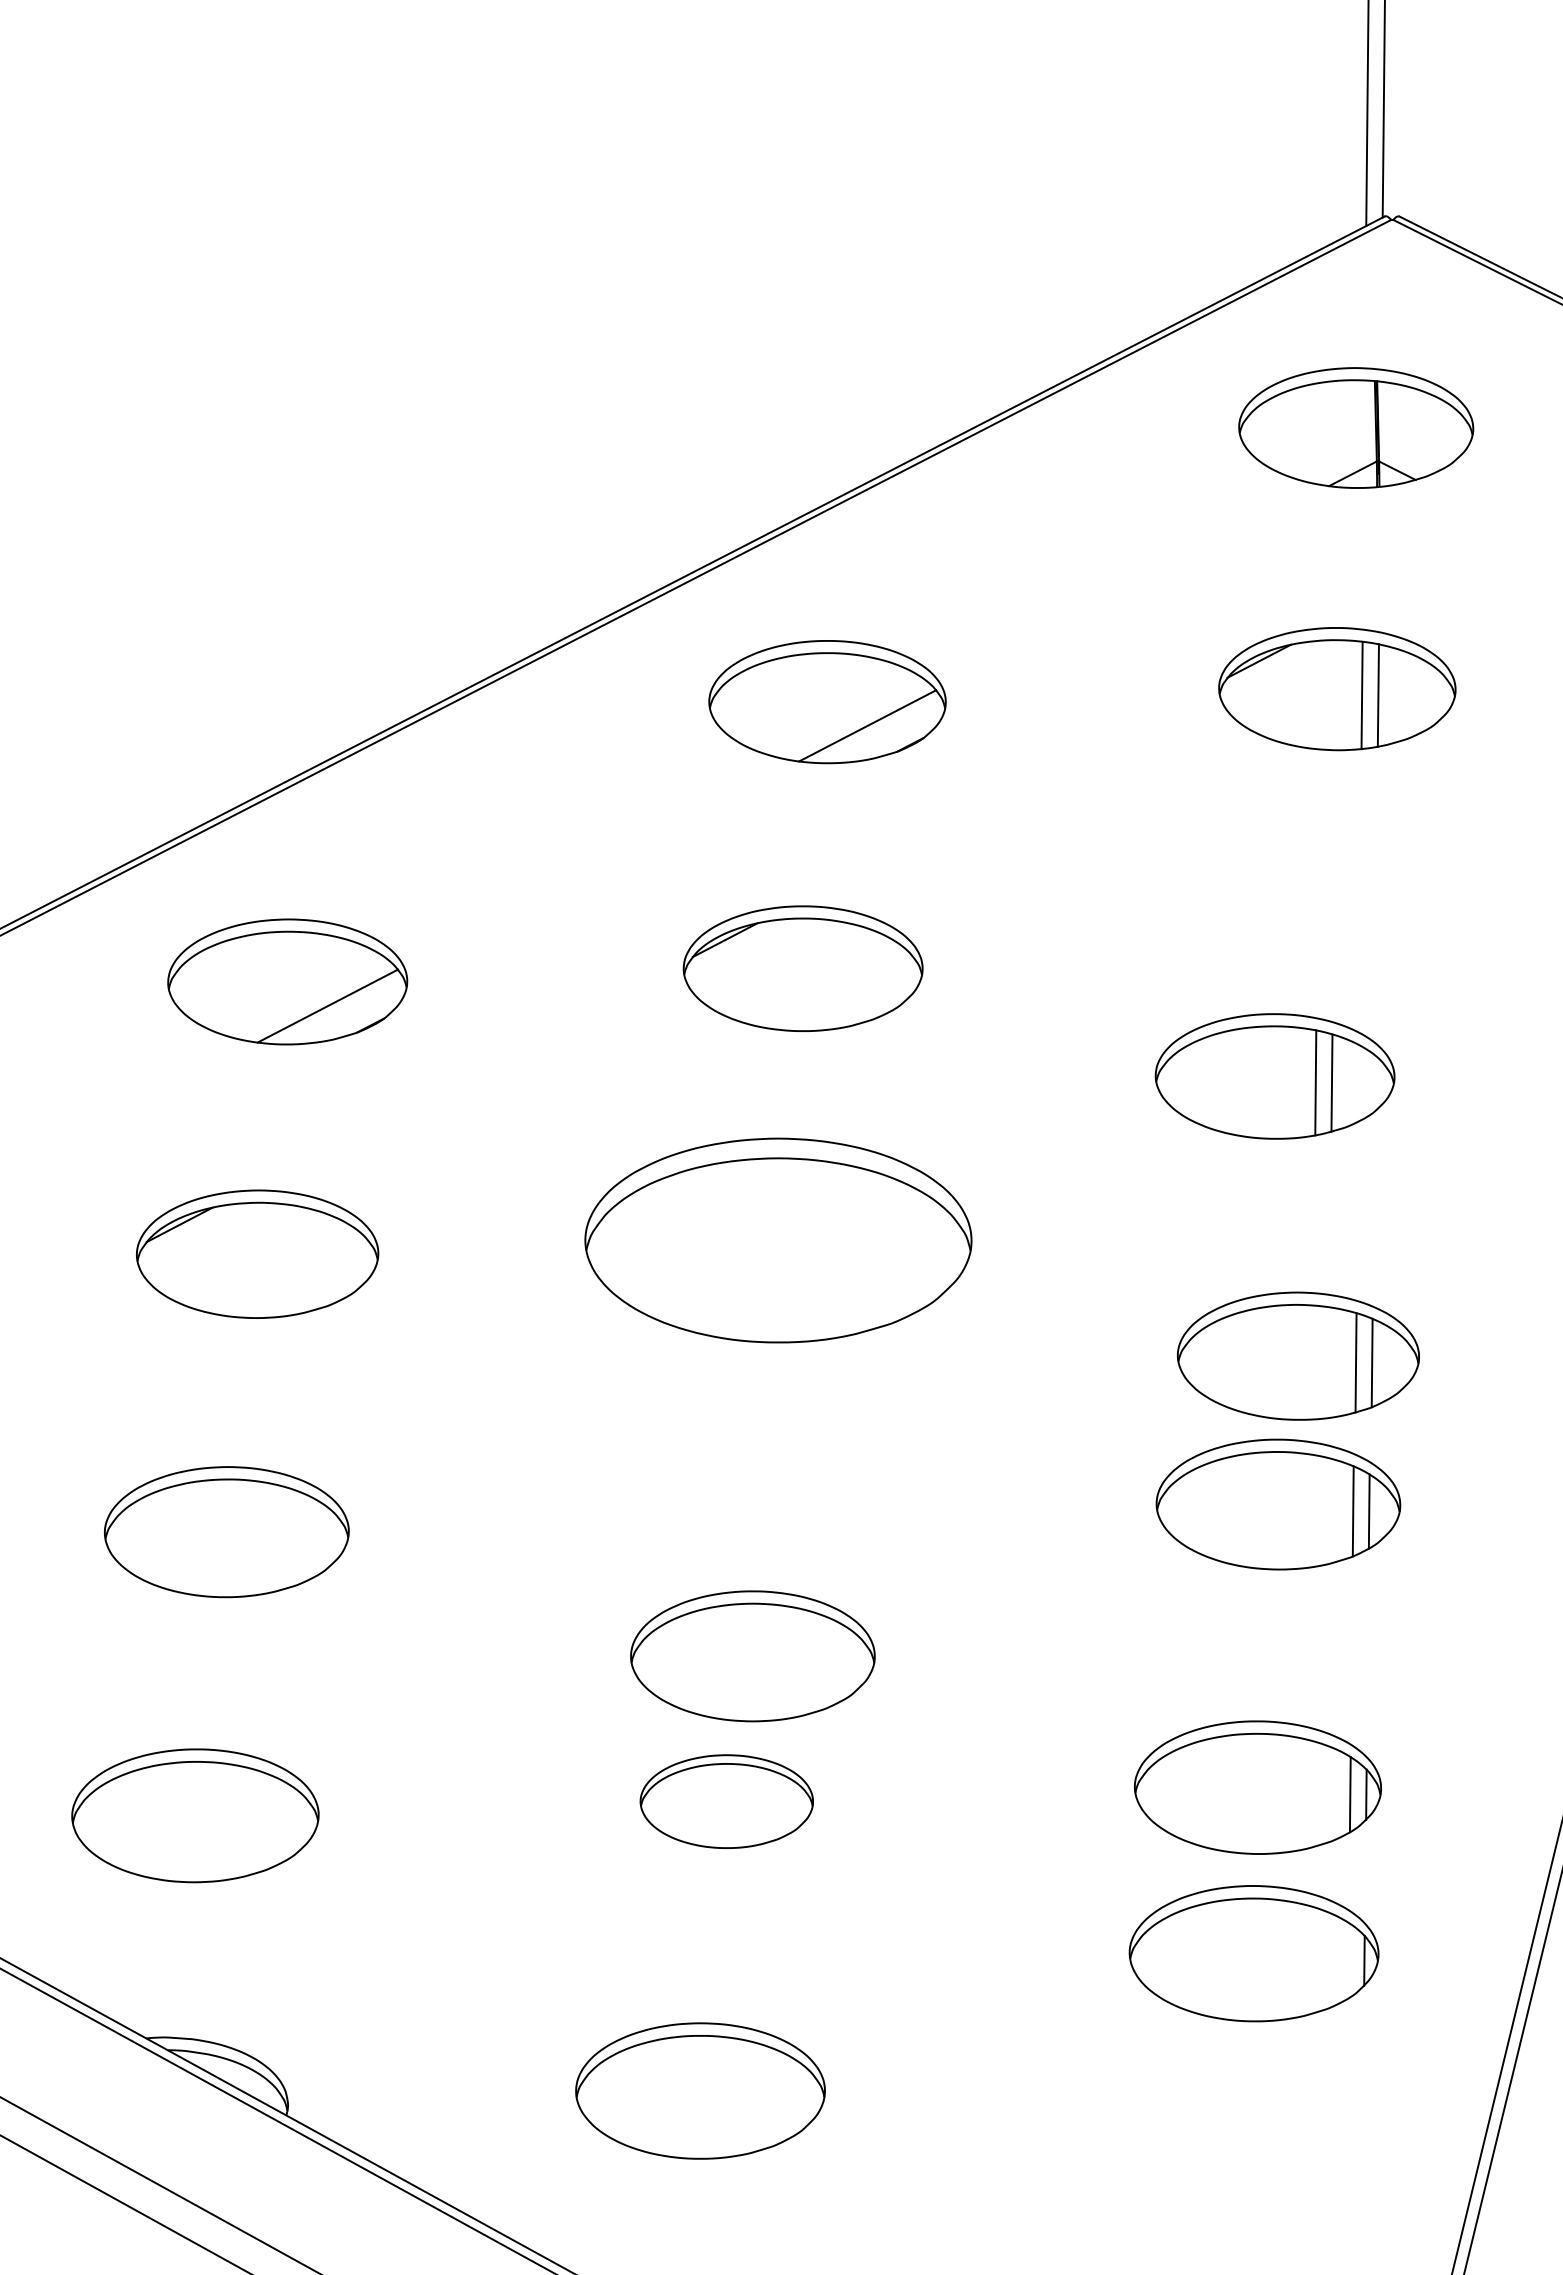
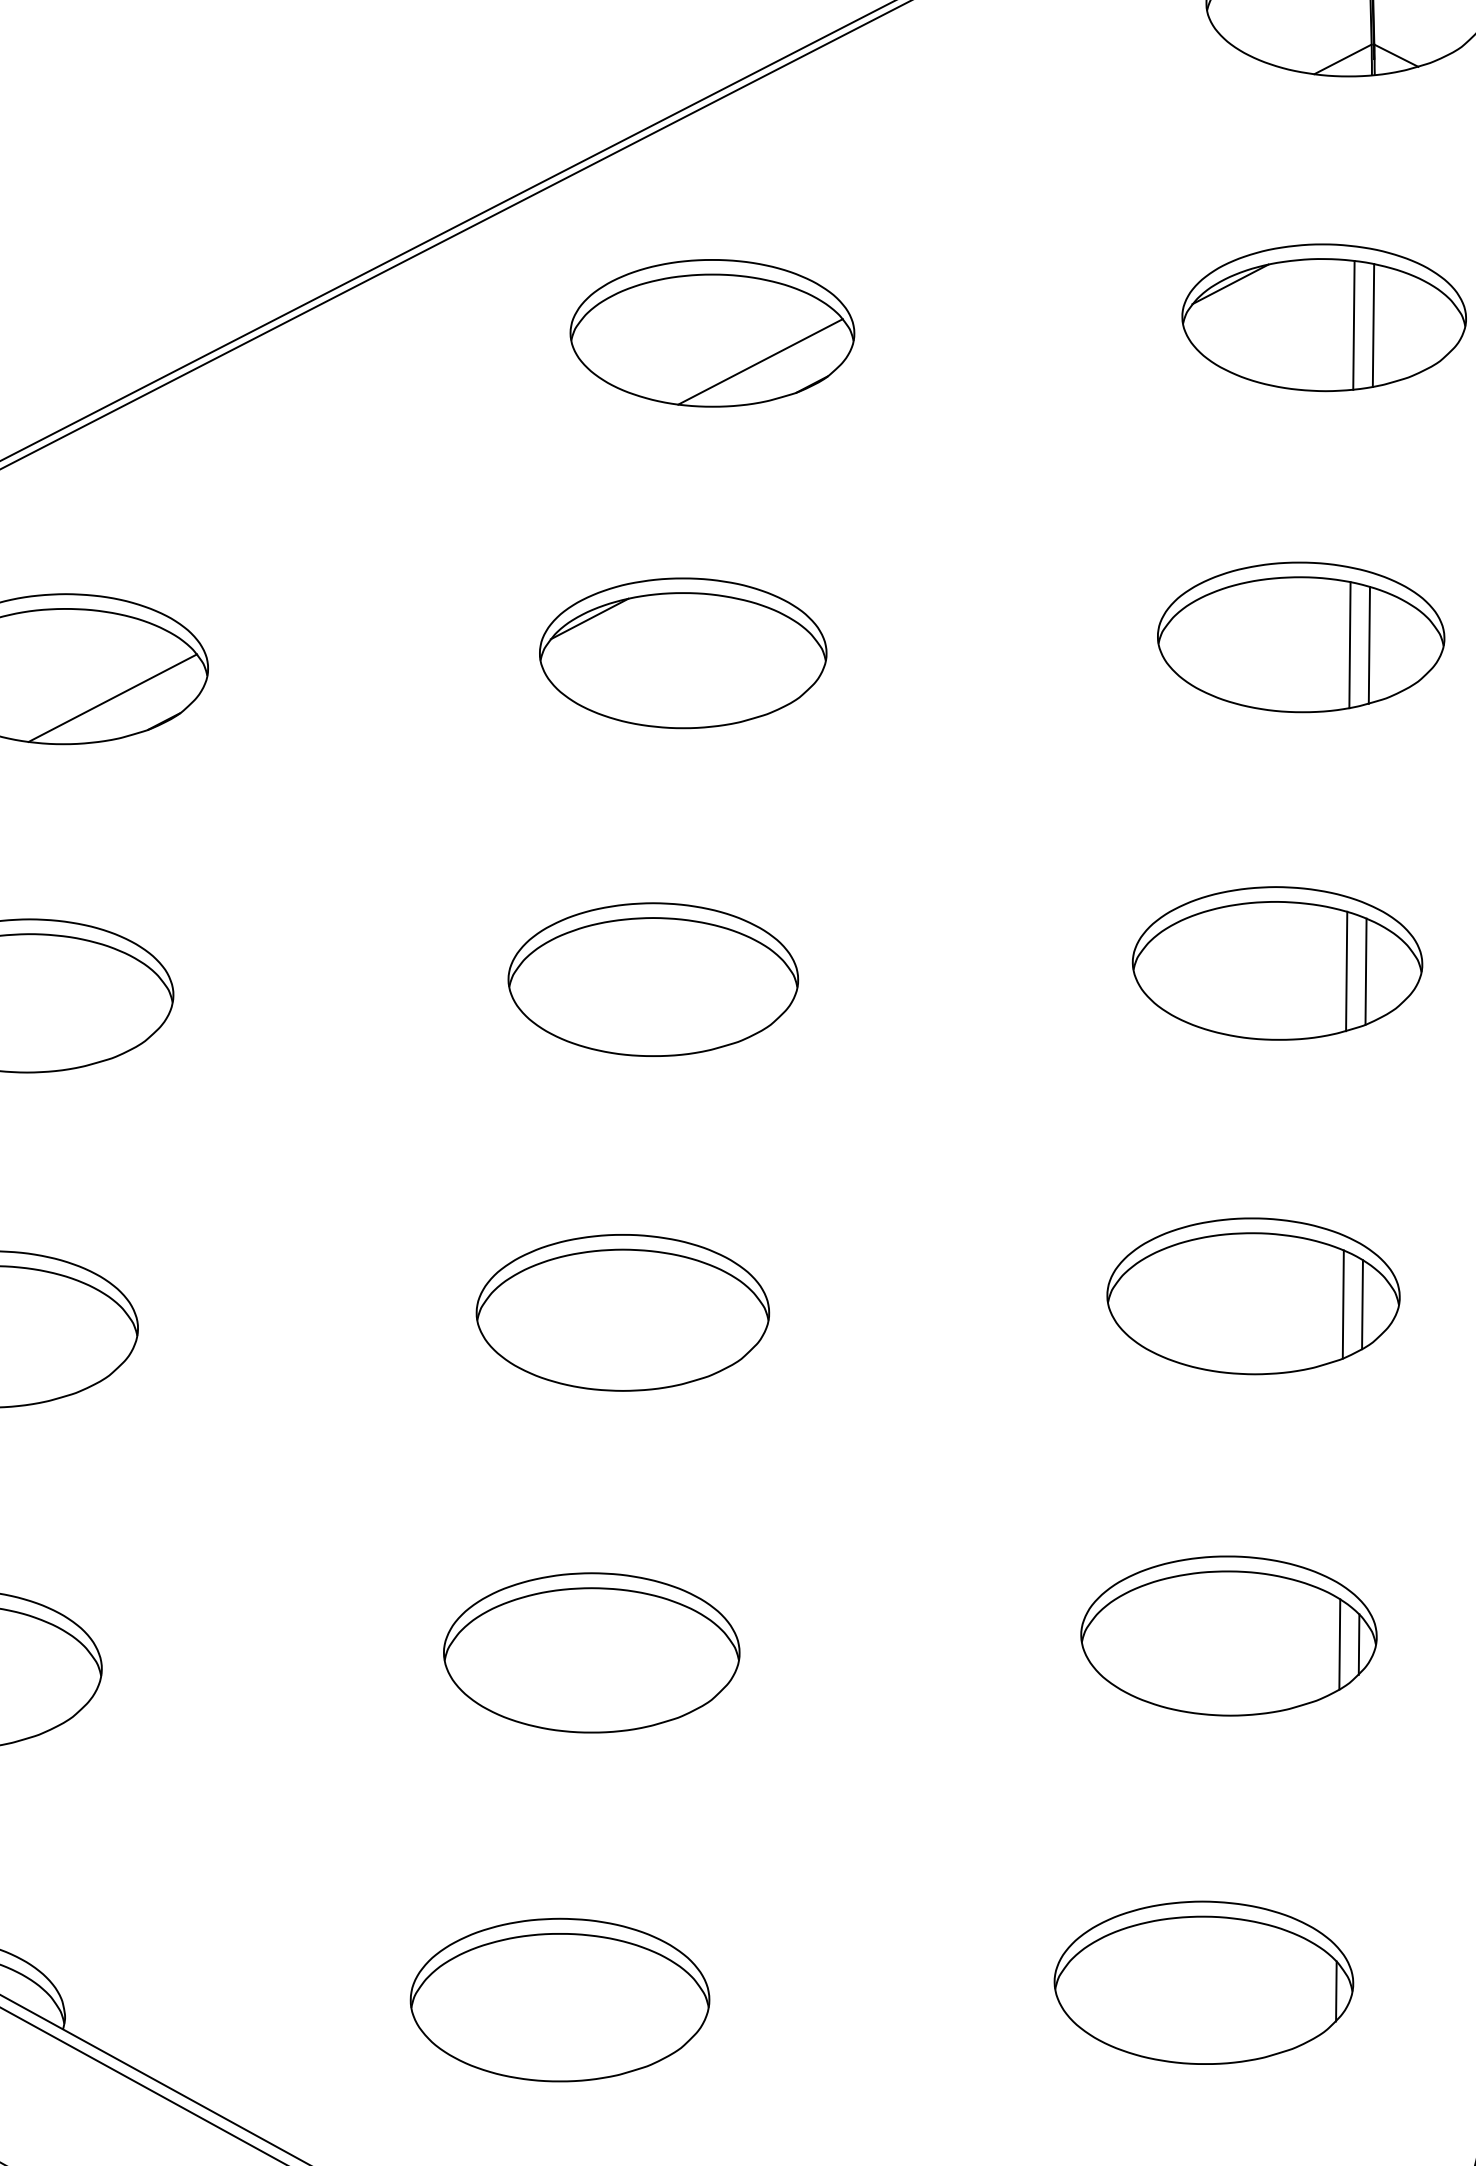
part: (1274, 1076) -> (1300, 637), moved
part: (777, 1240) -> (652, 979), size x0.62
part: (1298, 1355) -> (1277, 962), moved
part: (752, 1656) -> (622, 1313), moved
part: (726, 1801) -> (591, 1652), size x1.43
part: (1253, 1953) -> (1203, 1982), moved

